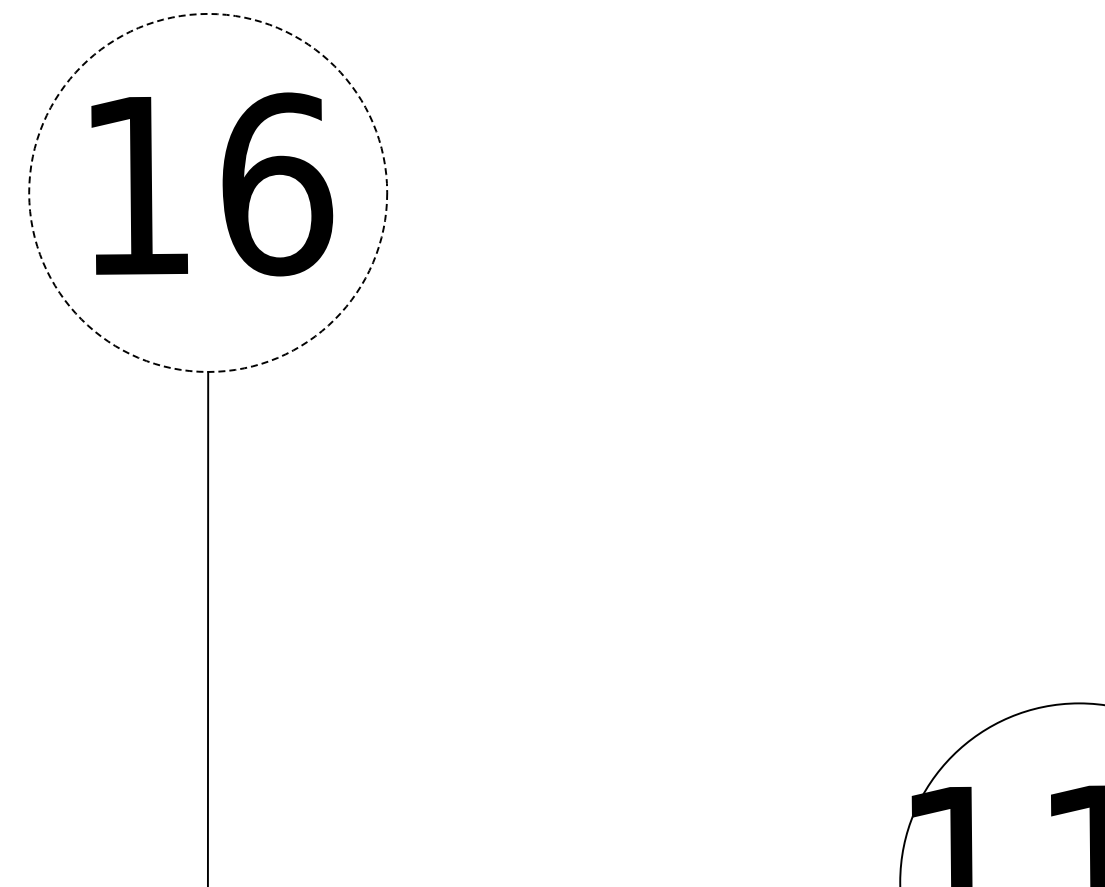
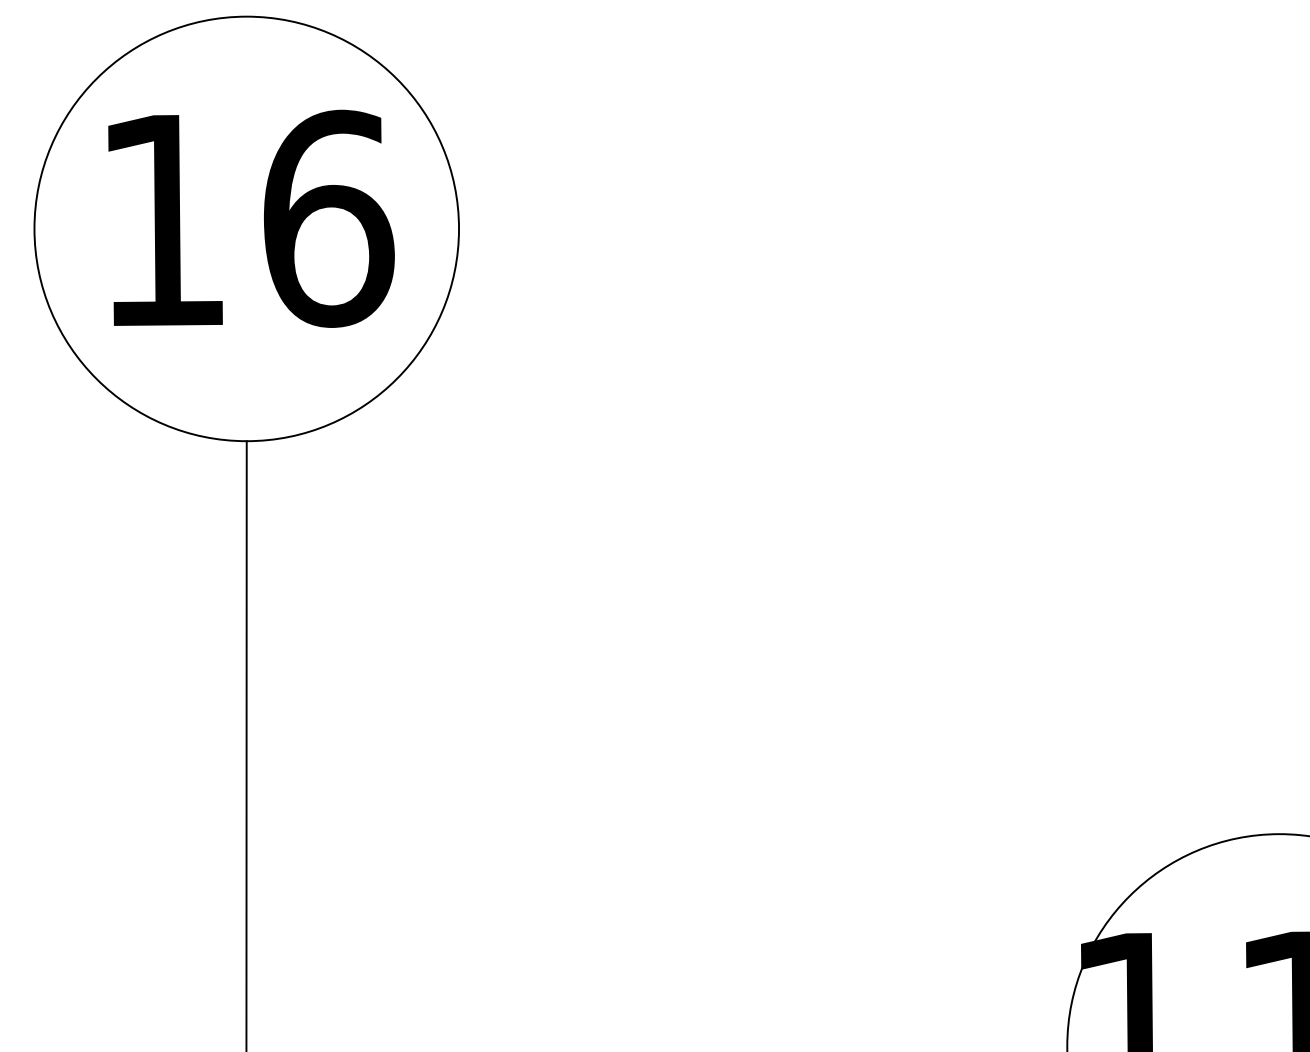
circle: (208, 192) -> (247, 228), dashed -> solid

